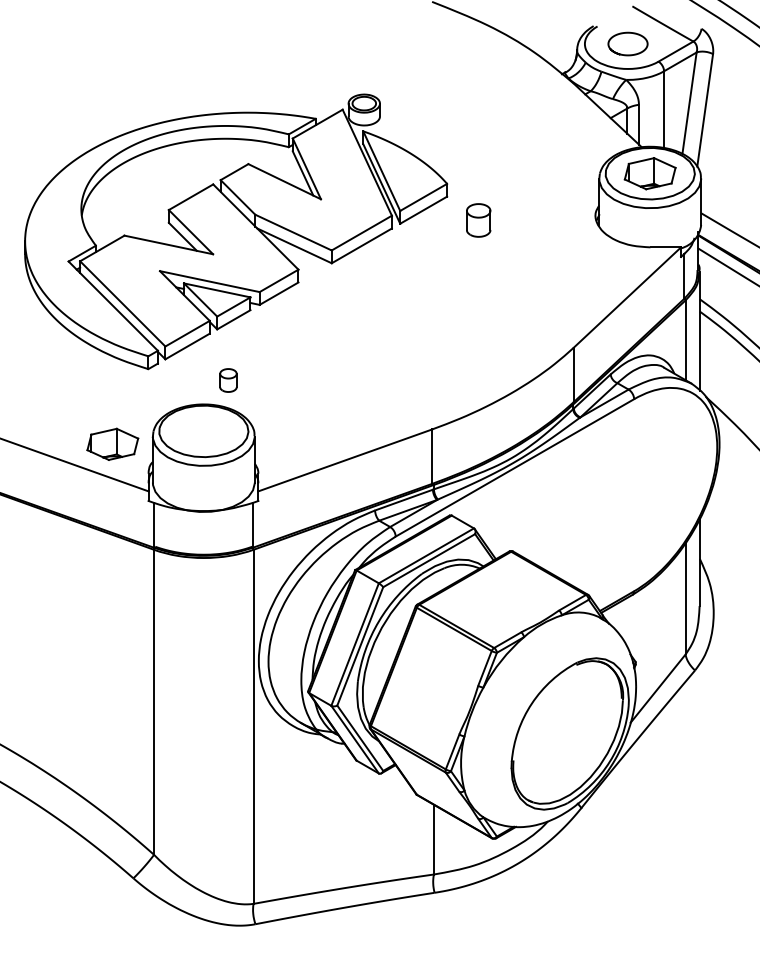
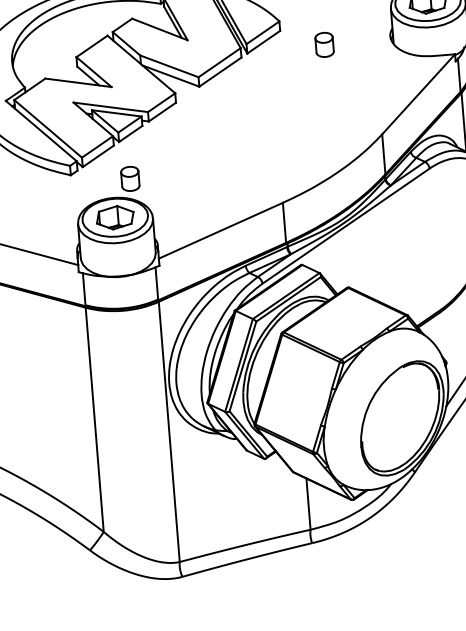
part: (478, 220) -> (324, 44), moved
part: (228, 380) -> (130, 178), size x1.43
part: (112, 443) -> (114, 217), moved

